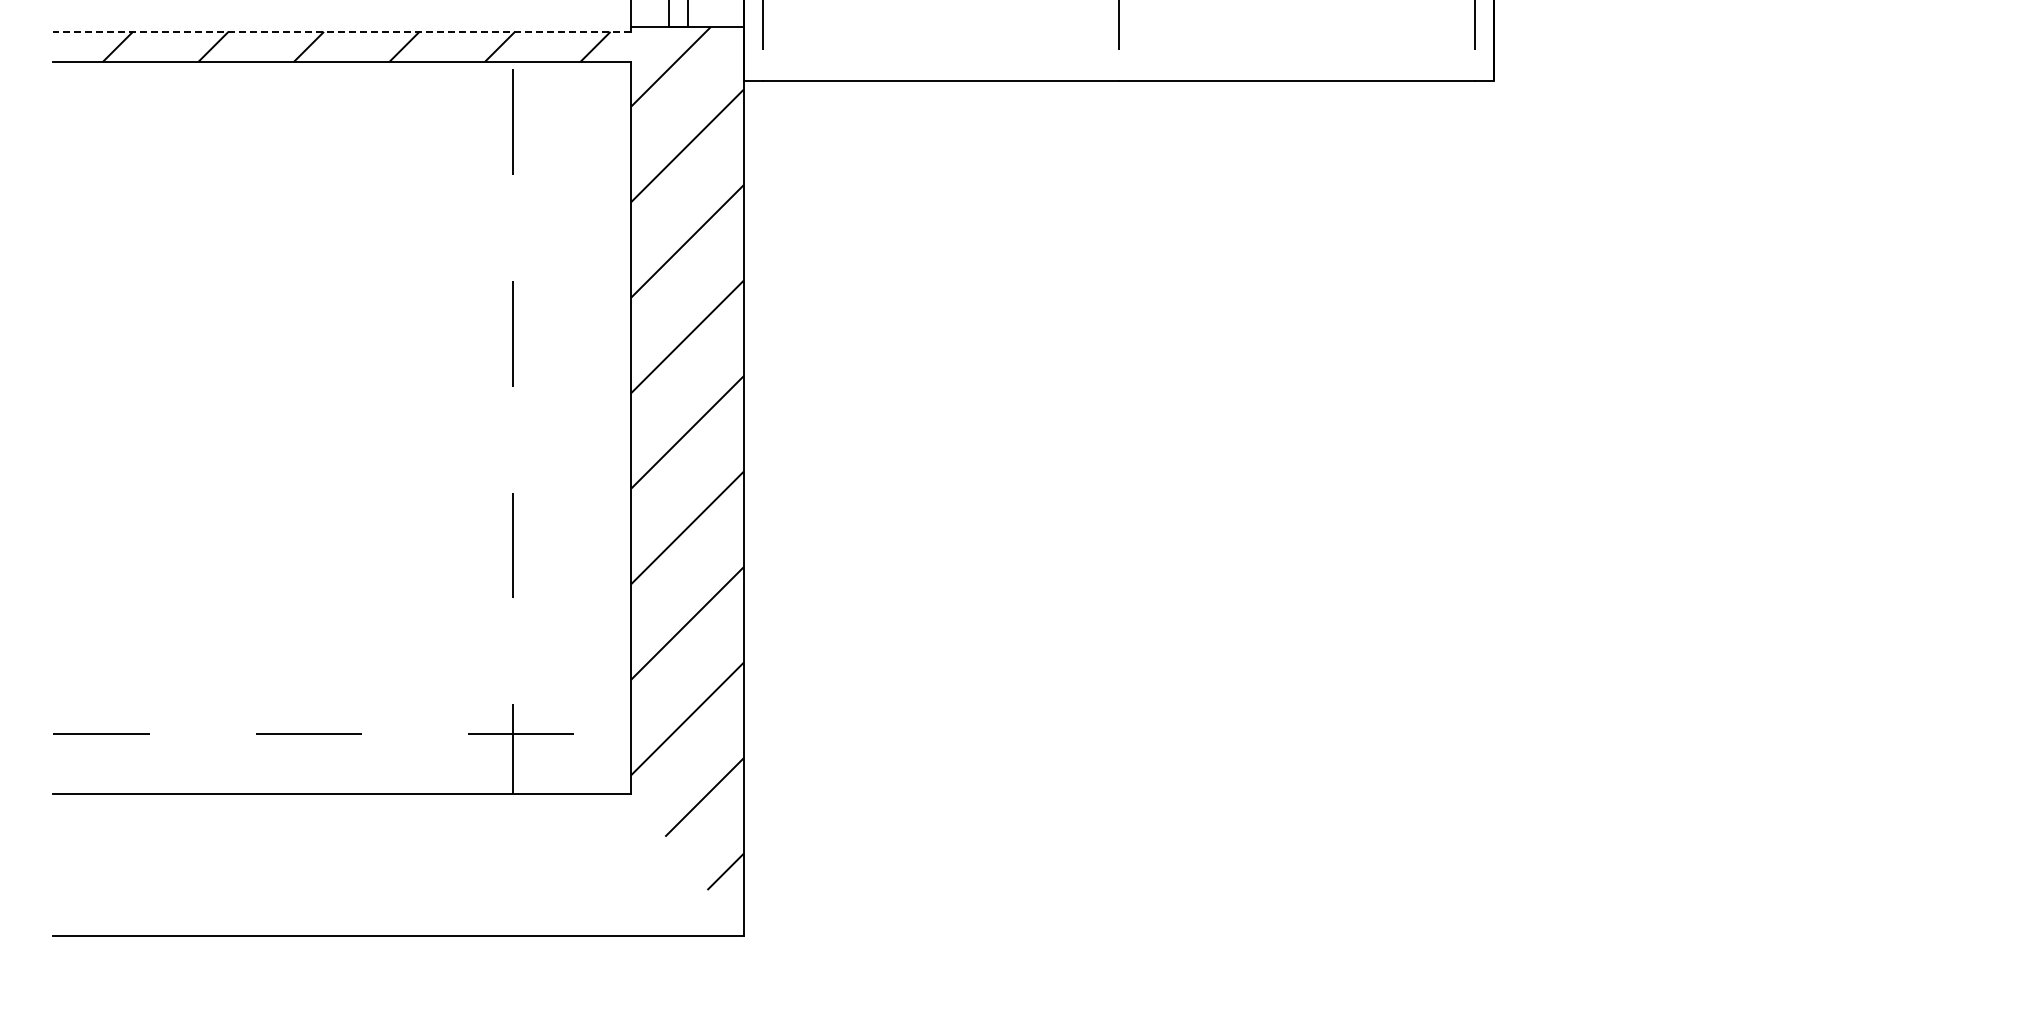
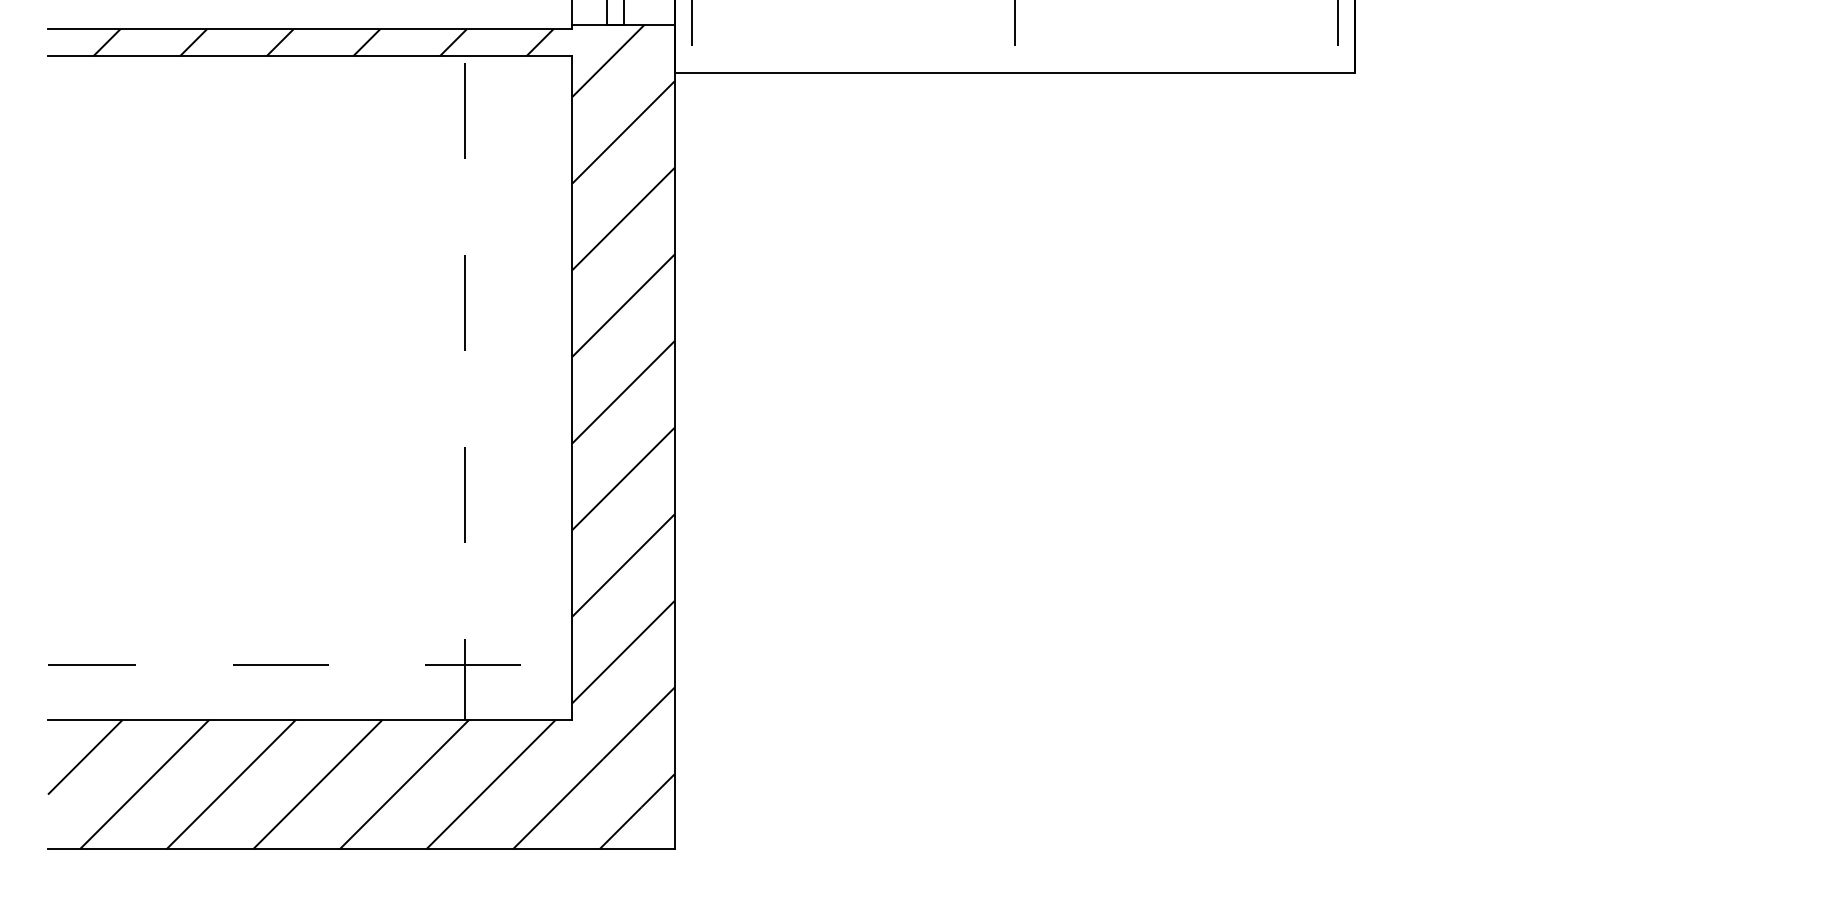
line: (341, 31) -> (309, 28), dashed -> solid
hatch: (379, 864) -> (344, 784), added

